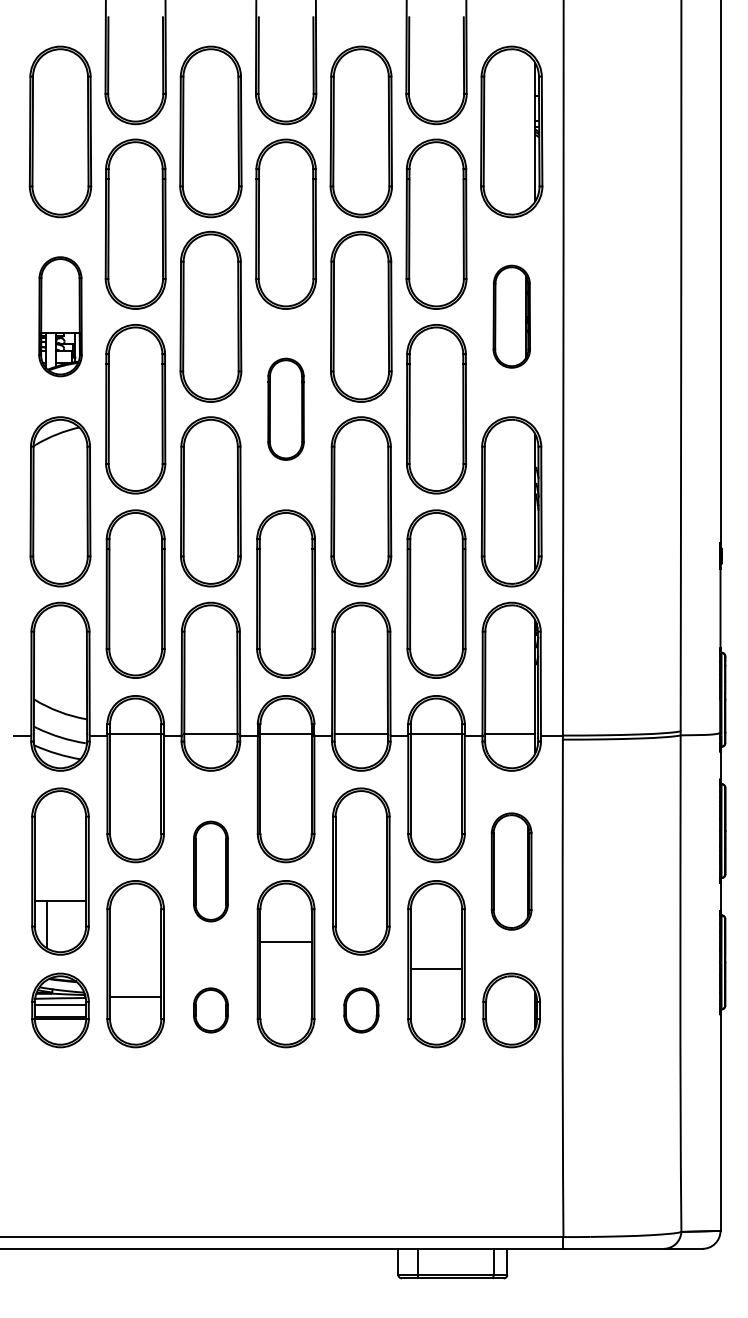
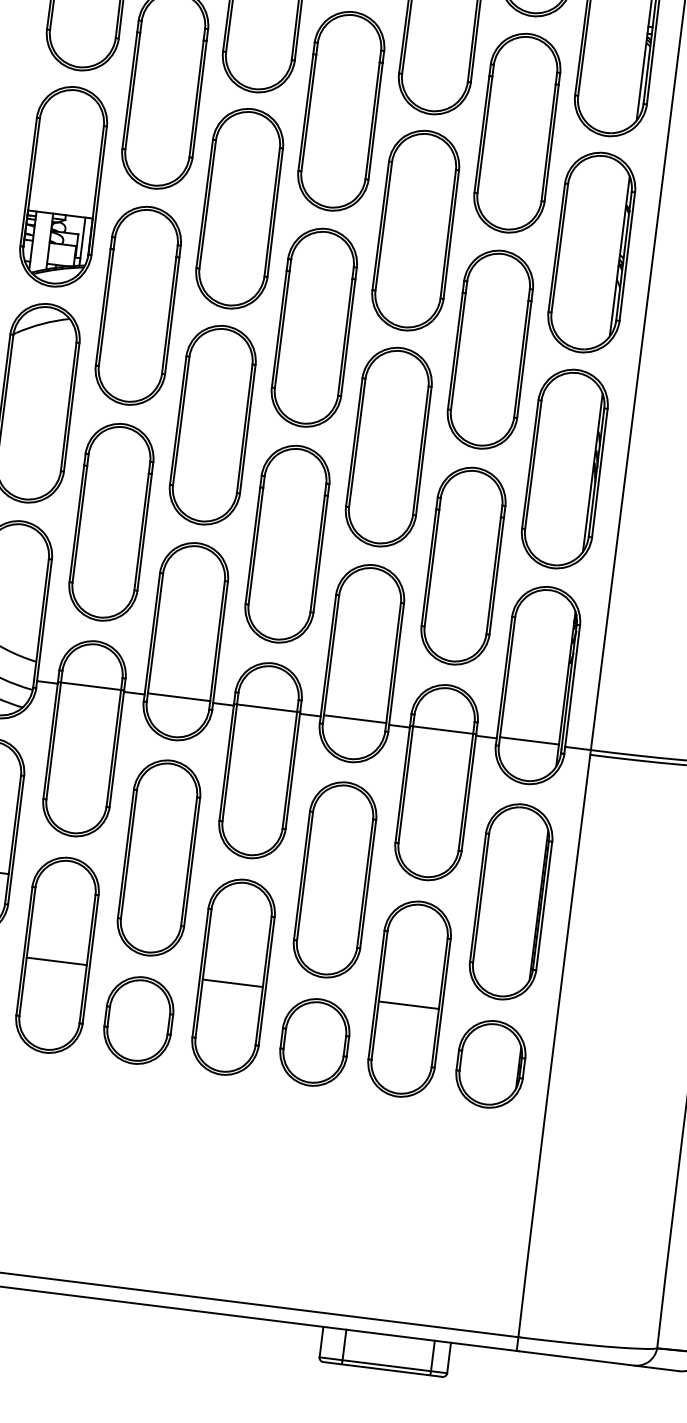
part: (60, 316) -> (63, 186), size x1.43
part: (511, 316) -> (591, 252), size x1.67
part: (285, 409) -> (313, 328), size x1.67
part: (210, 871) -> (158, 857), size x1.67
part: (511, 871) -> (510, 901), size x1.43
line: (285, 942) -> (232, 983), moved
line: (135, 997) -> (56, 961), moved
part: (210, 1010) -> (138, 1020), size x1.67
part: (361, 1010) -> (315, 1042), size x1.67

